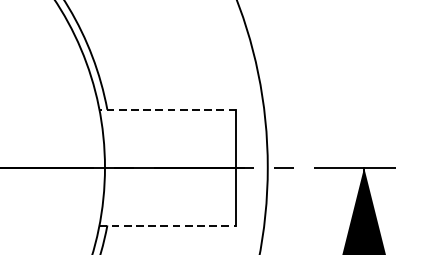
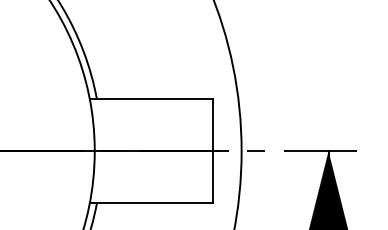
line: (167, 110) -> (151, 99), dashed -> solid
line: (167, 225) -> (151, 203), dashed -> solid

